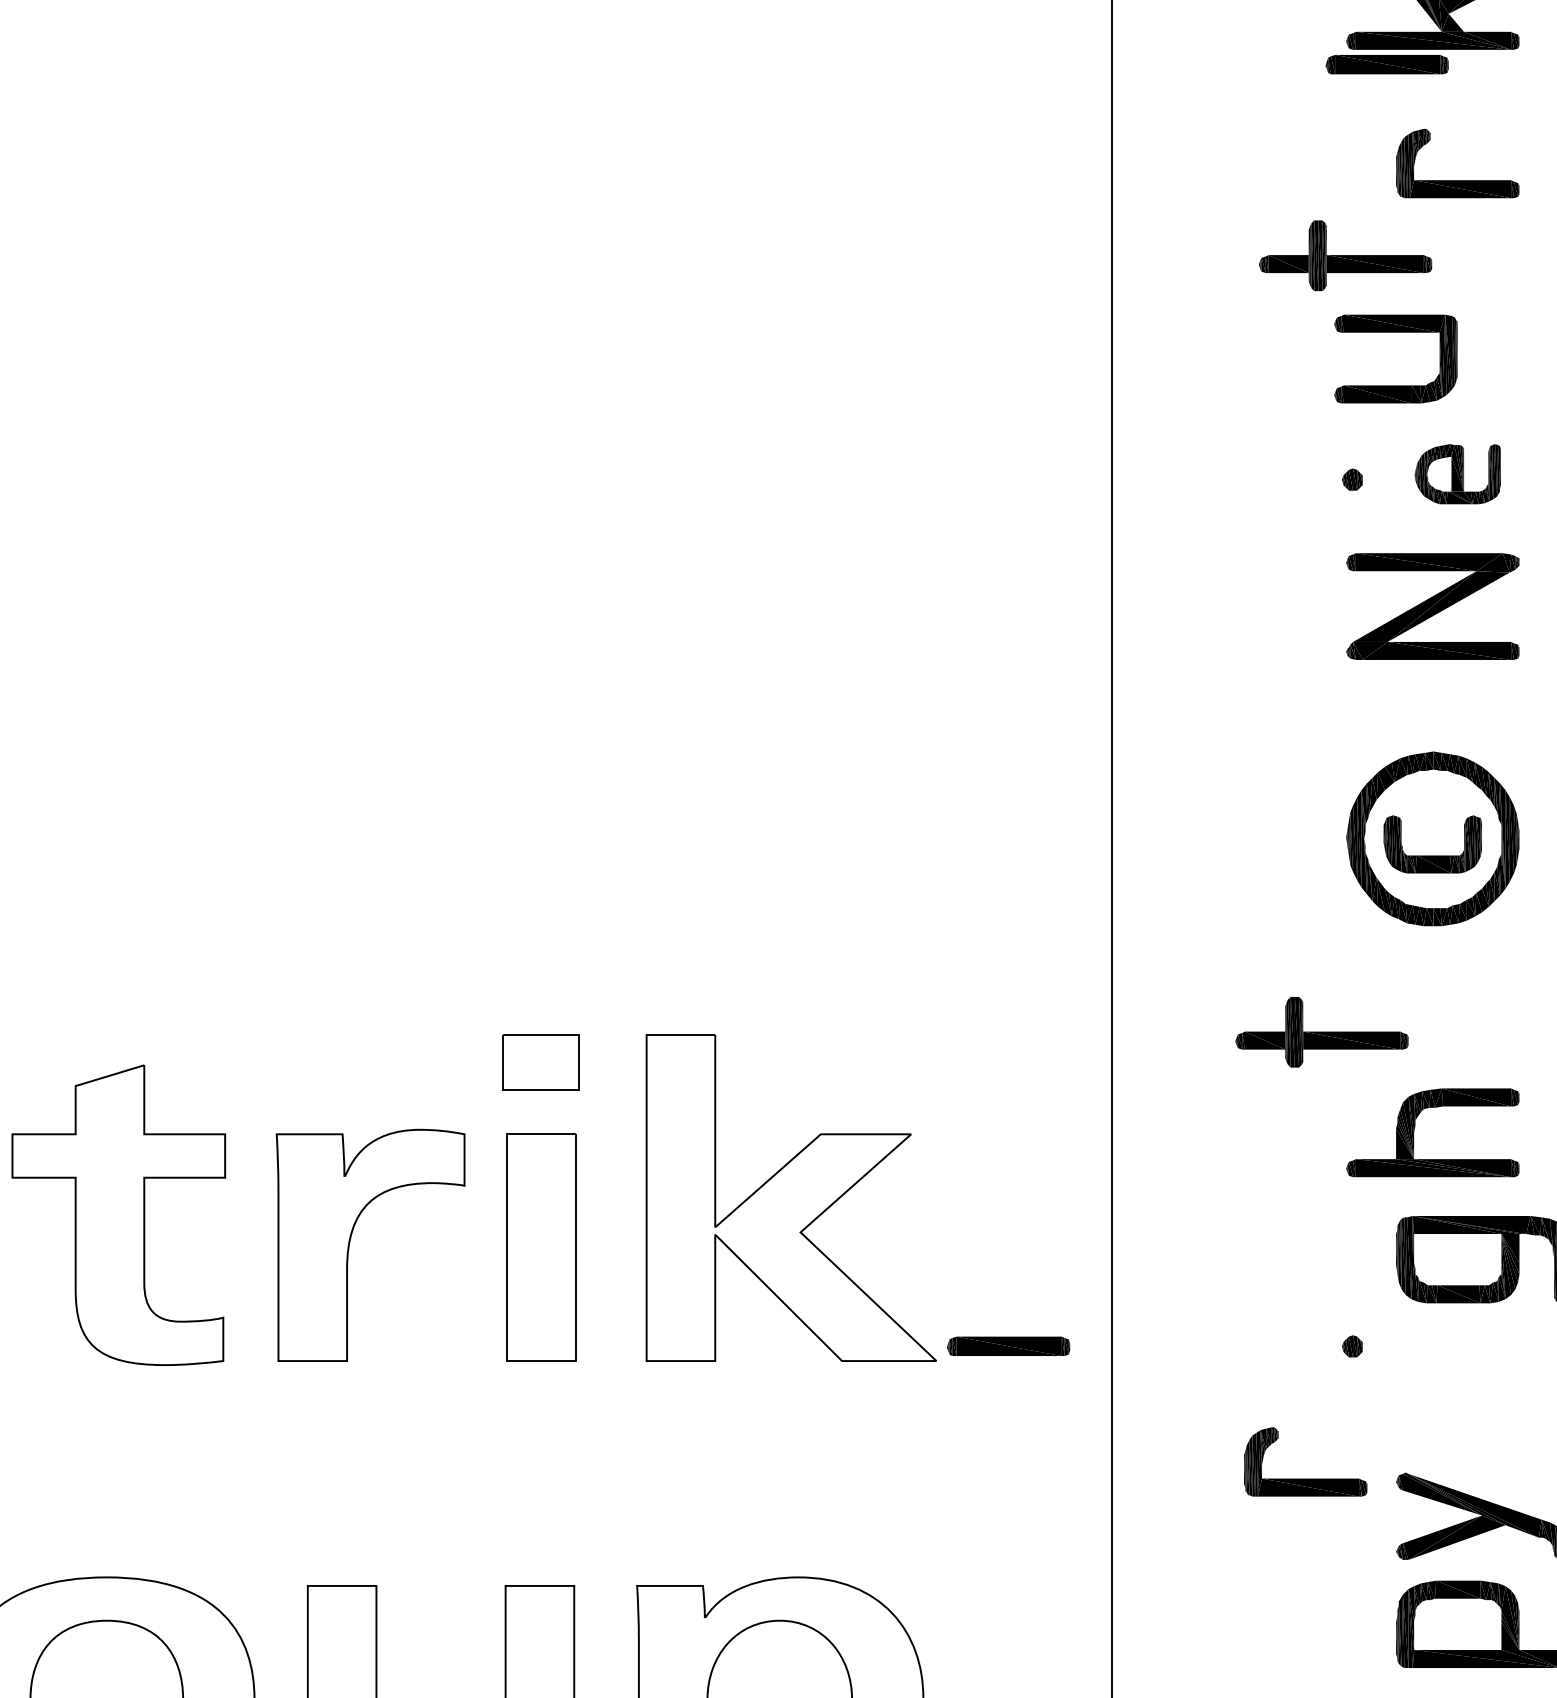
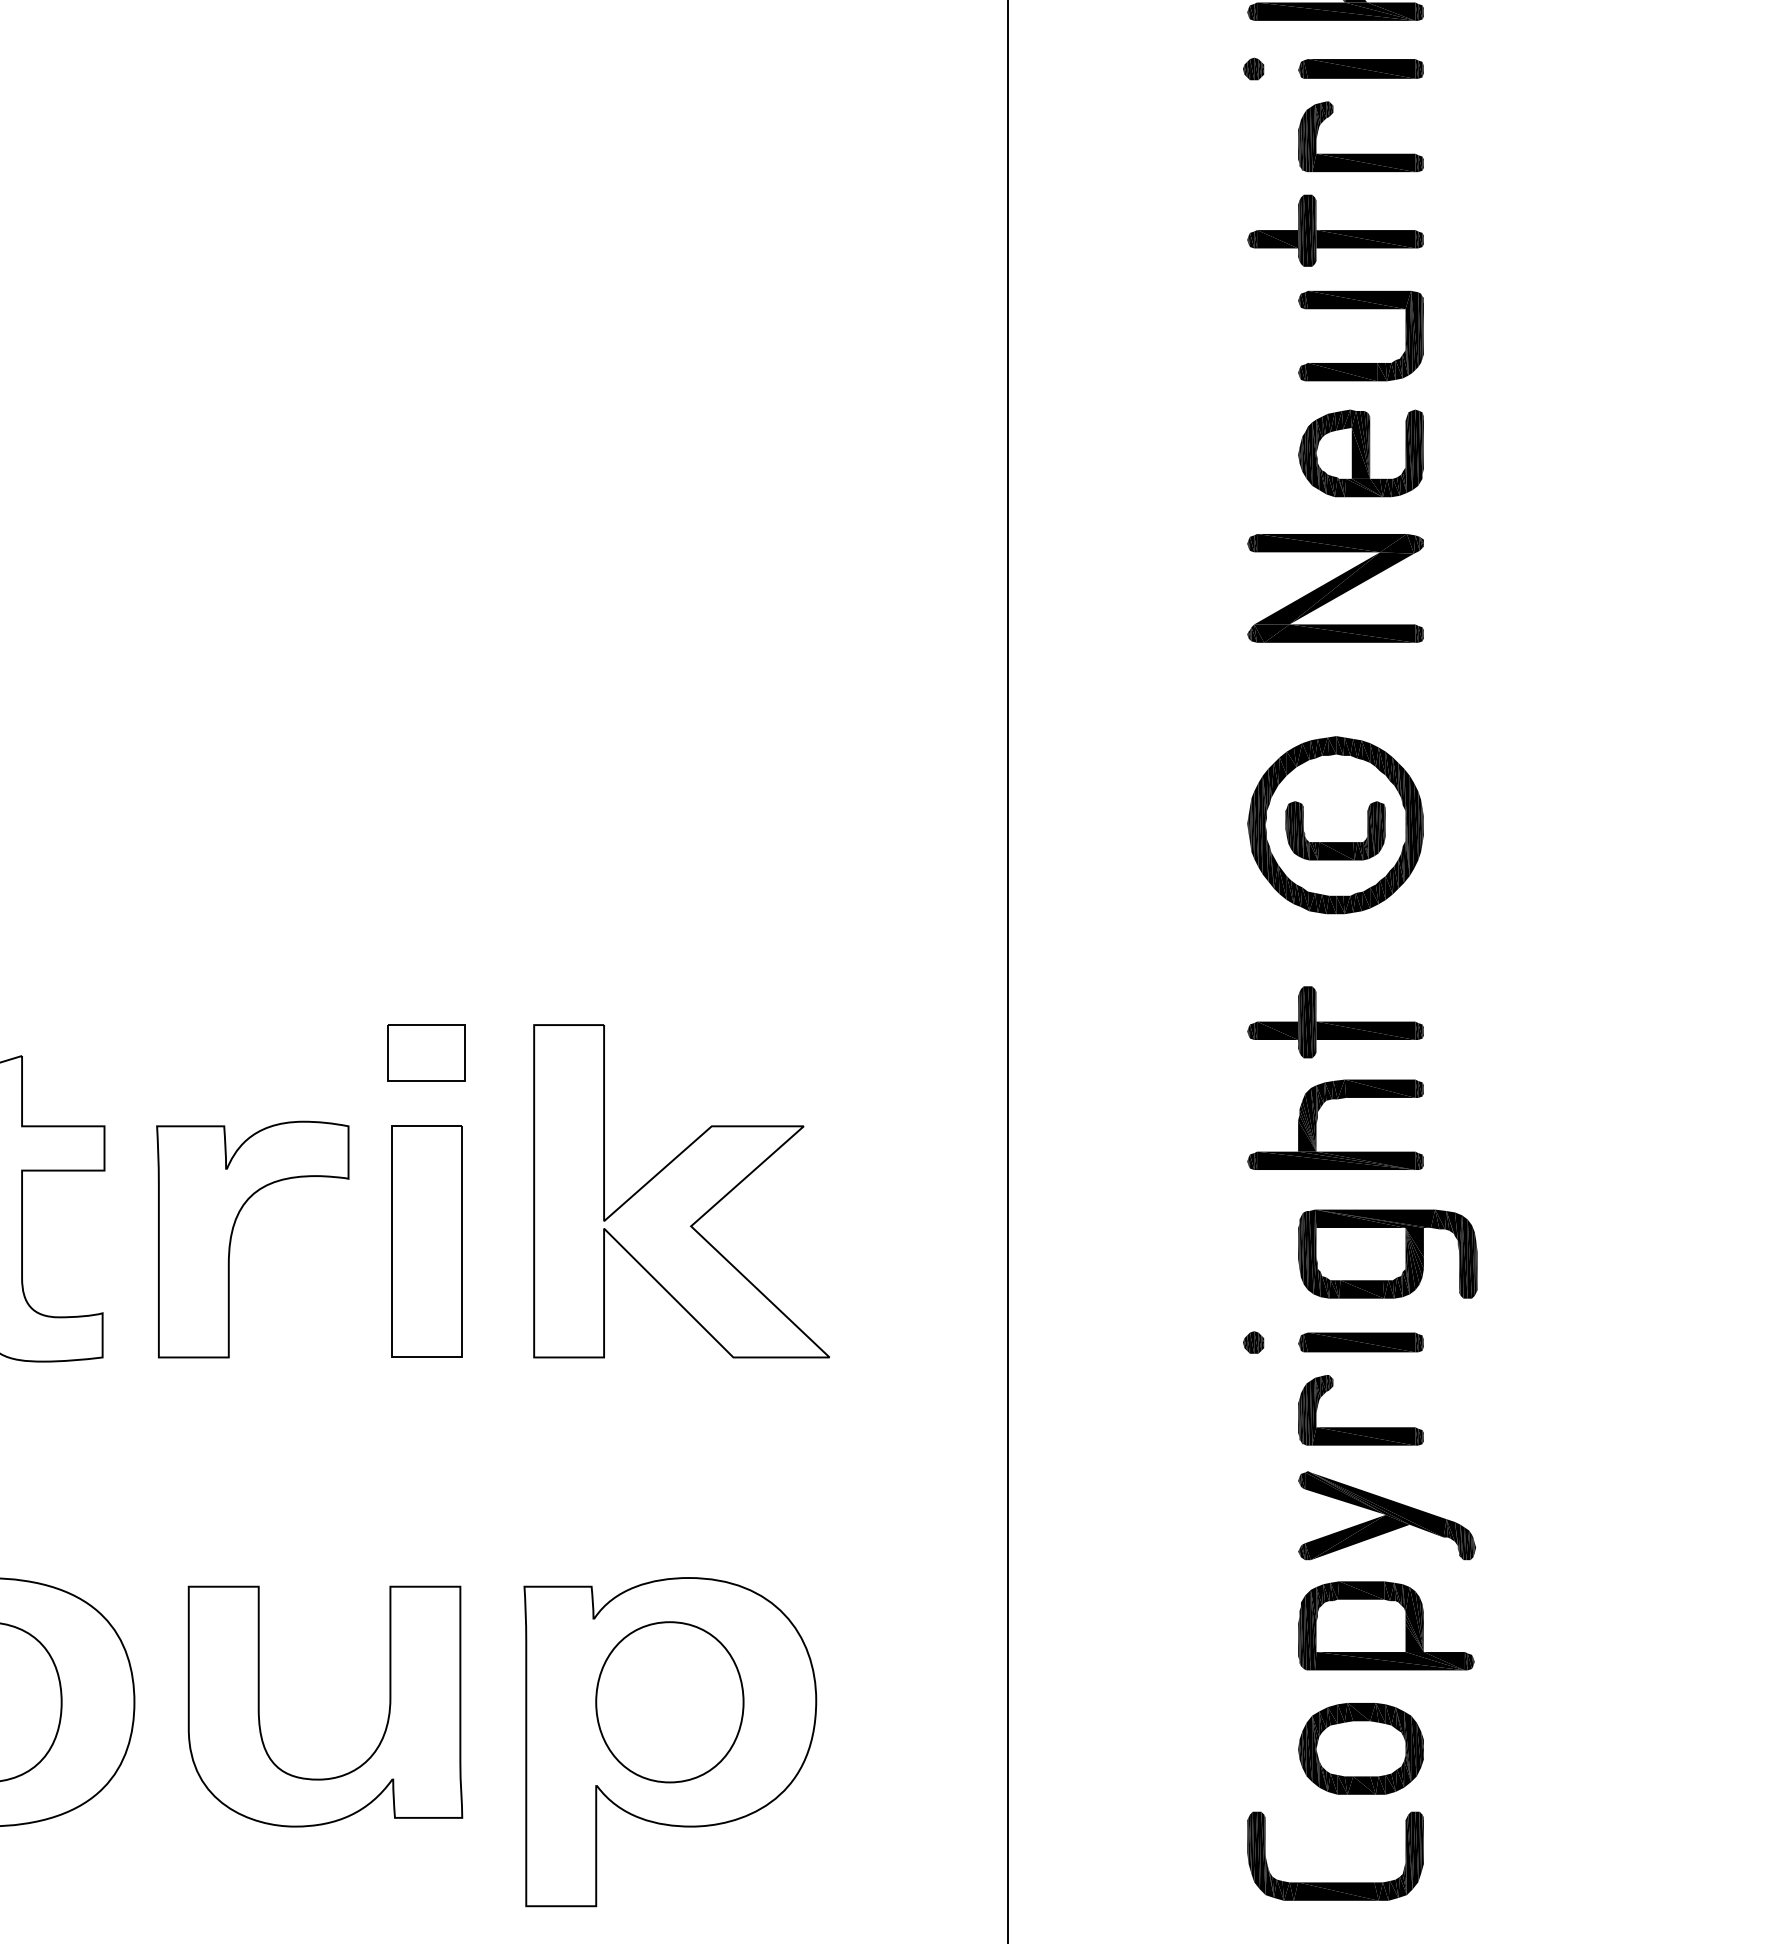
part: (1386, 64) -> (1360, 68), moved
part: (1345, 255) -> (1335, 230), moved
part: (1395, 332) -> (1360, 309), moved
part: (1457, 474) -> (1360, 453), size x1.43
part: (1352, 479) -> (1253, 68), moved
part: (1321, 1032) -> (1335, 1022), moved
part: (1007, 1346) -> (1360, 1342), moved
part: (1305, 1478) -> (1360, 1427), moved

